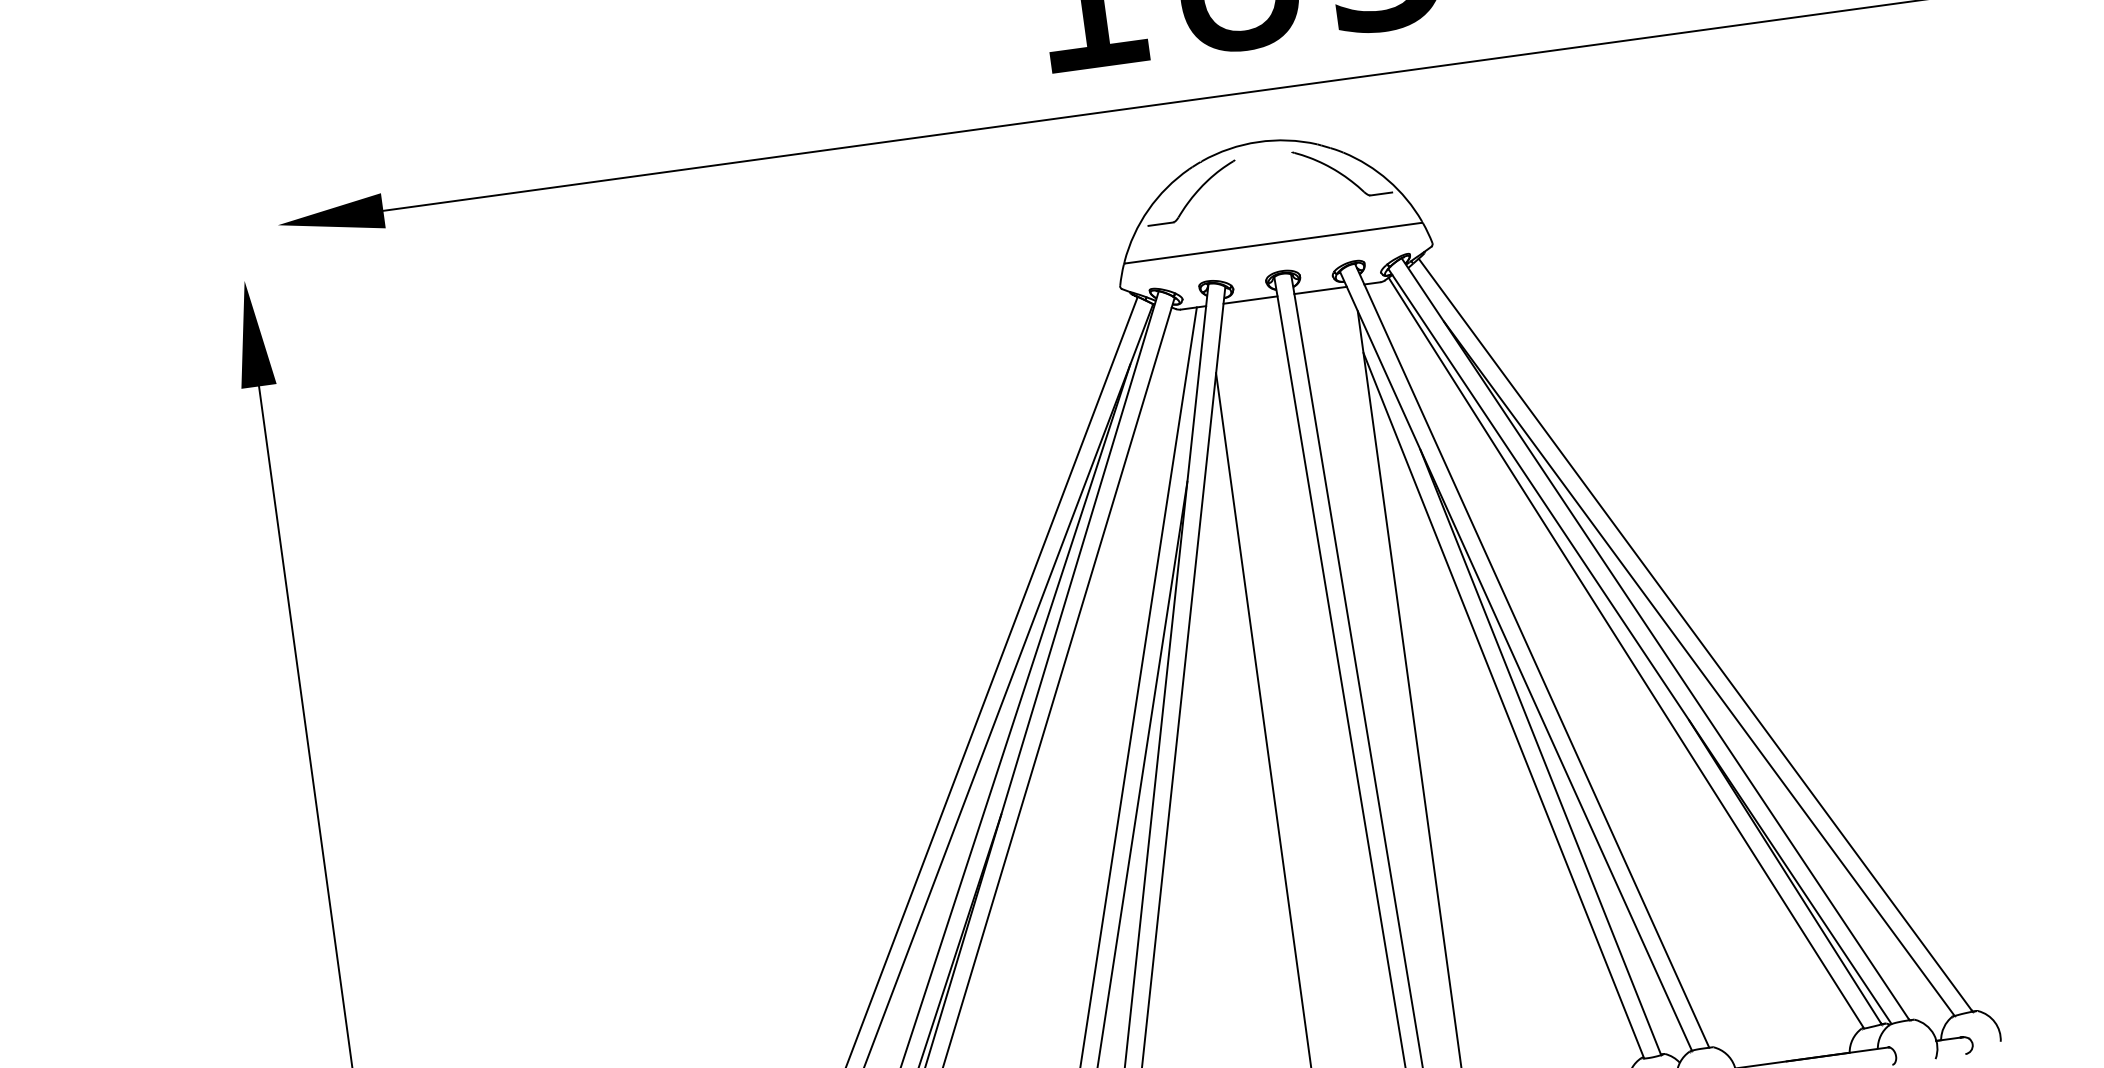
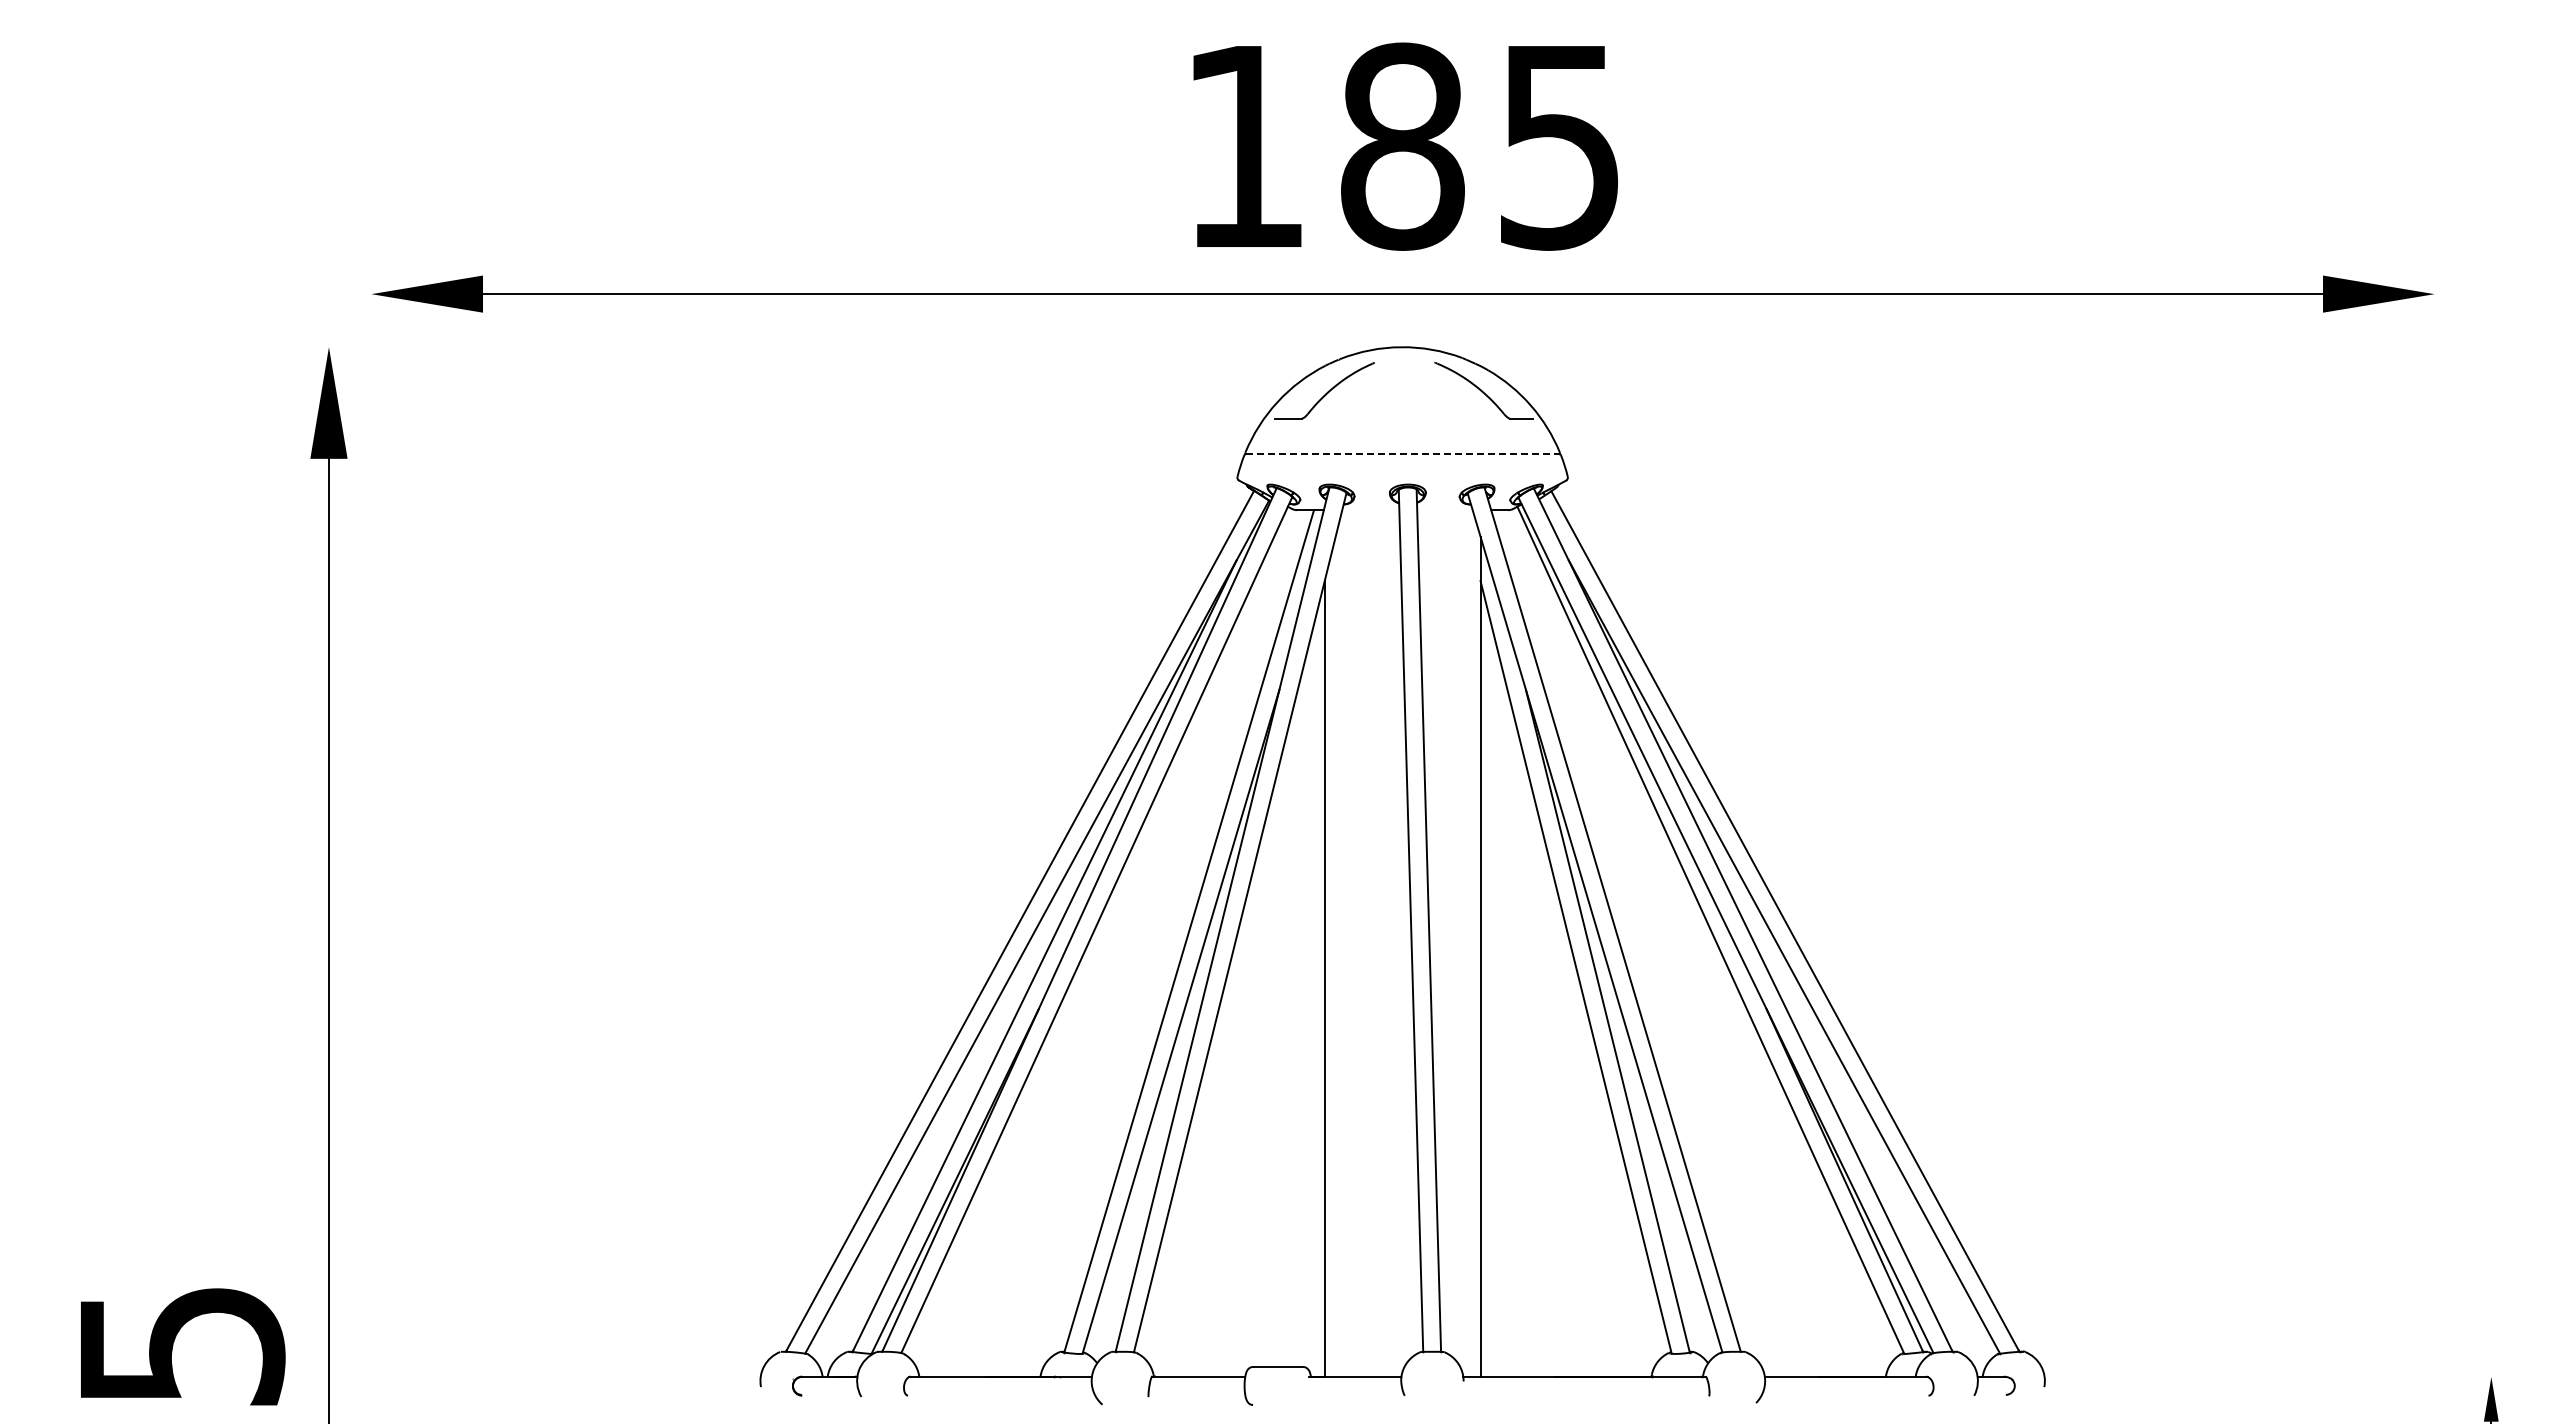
line: (1274, 243) -> (1403, 454), solid -> dashed
line: (1320, 290) -> (1444, 510), removed
line: (1250, 300) -> (1370, 510), removed

